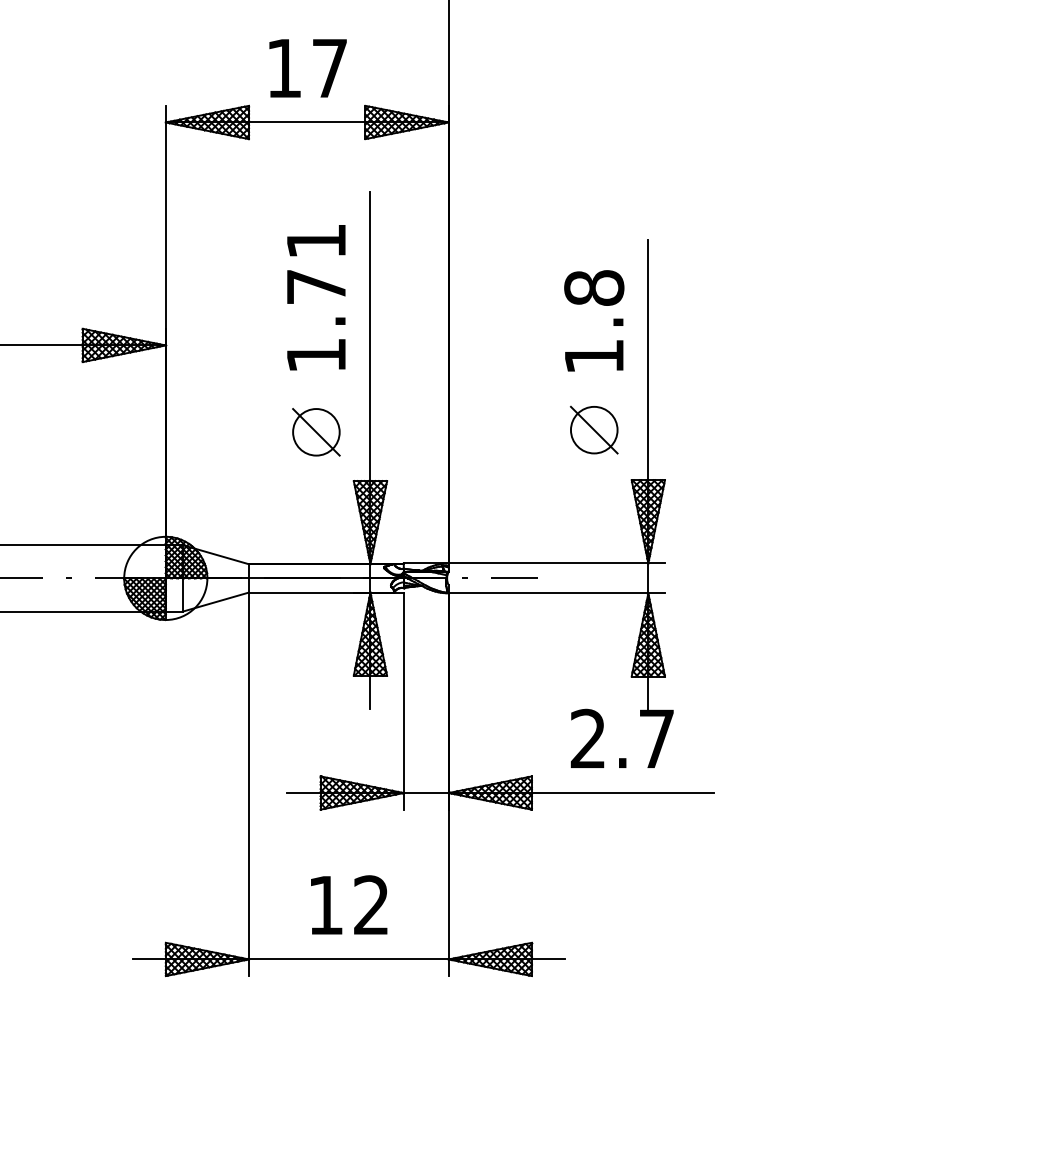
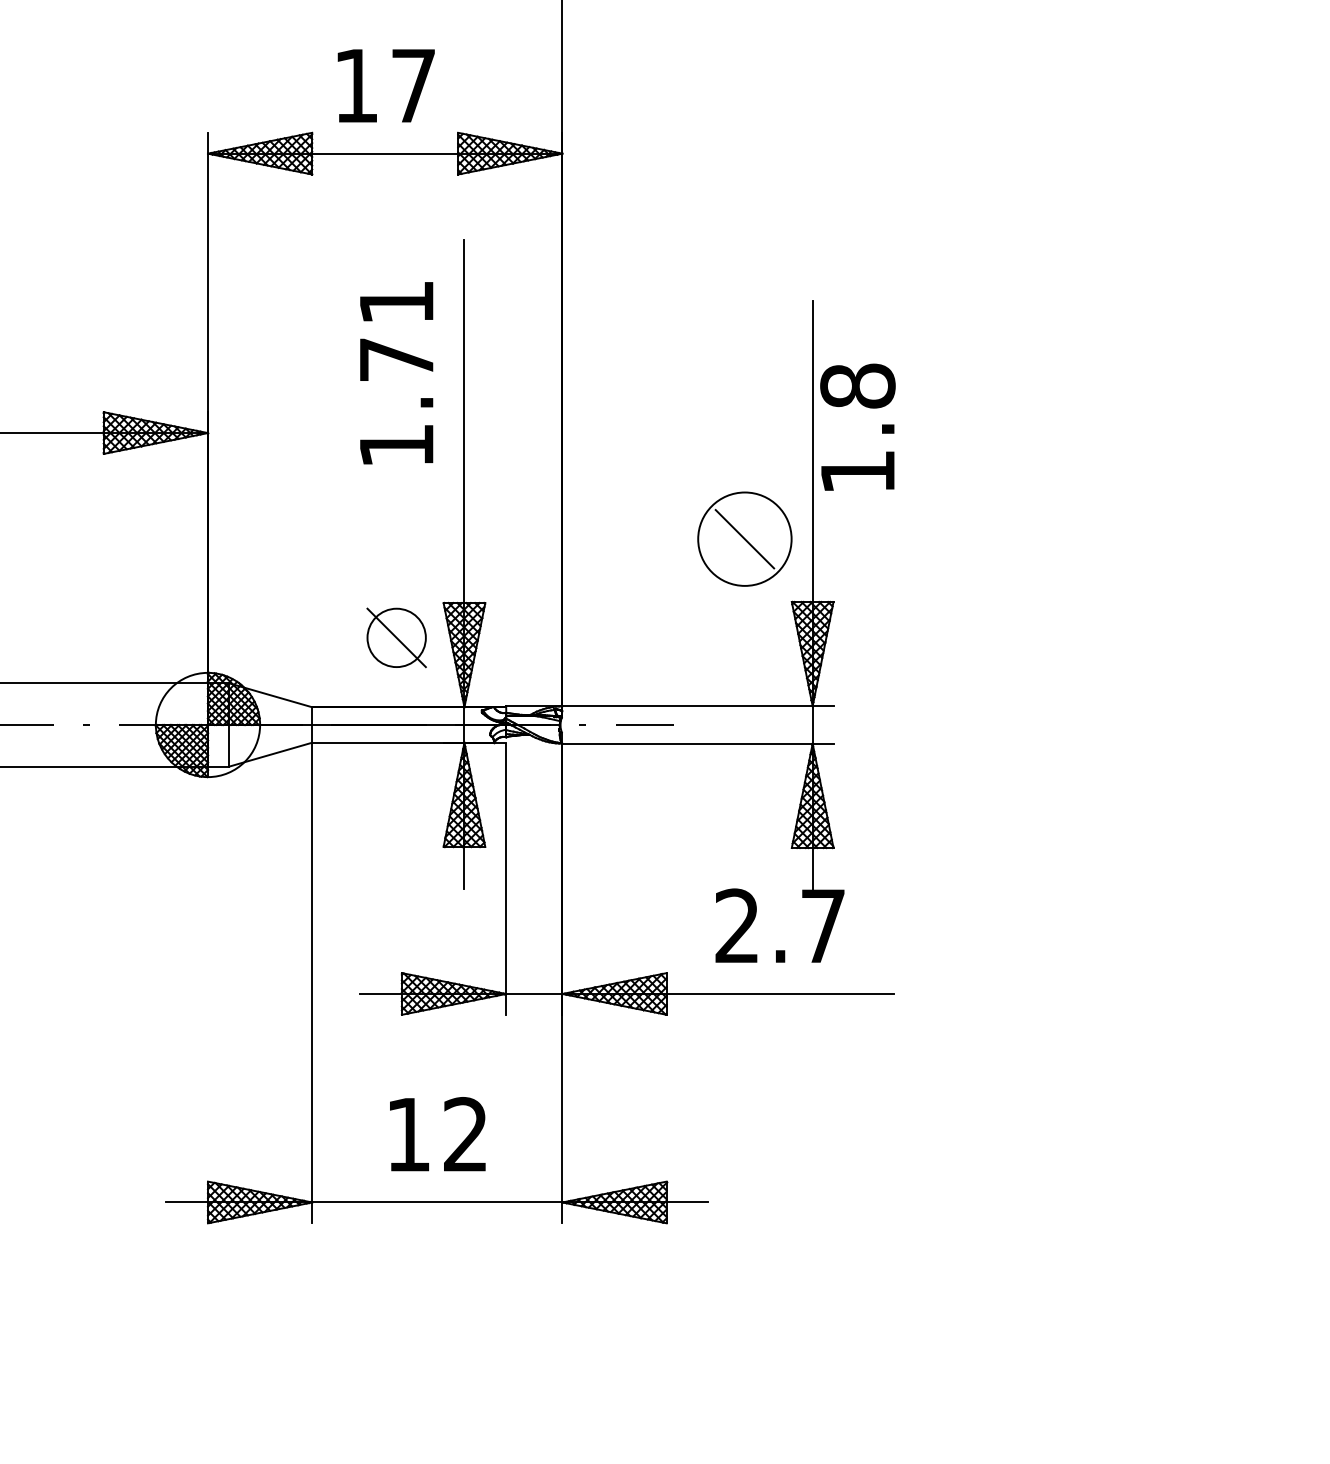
text: (593, 320) -> (857, 426), moved
circle: (593, 430) -> (744, 539), size x1.6
part: (316, 431) -> (396, 637), moved

